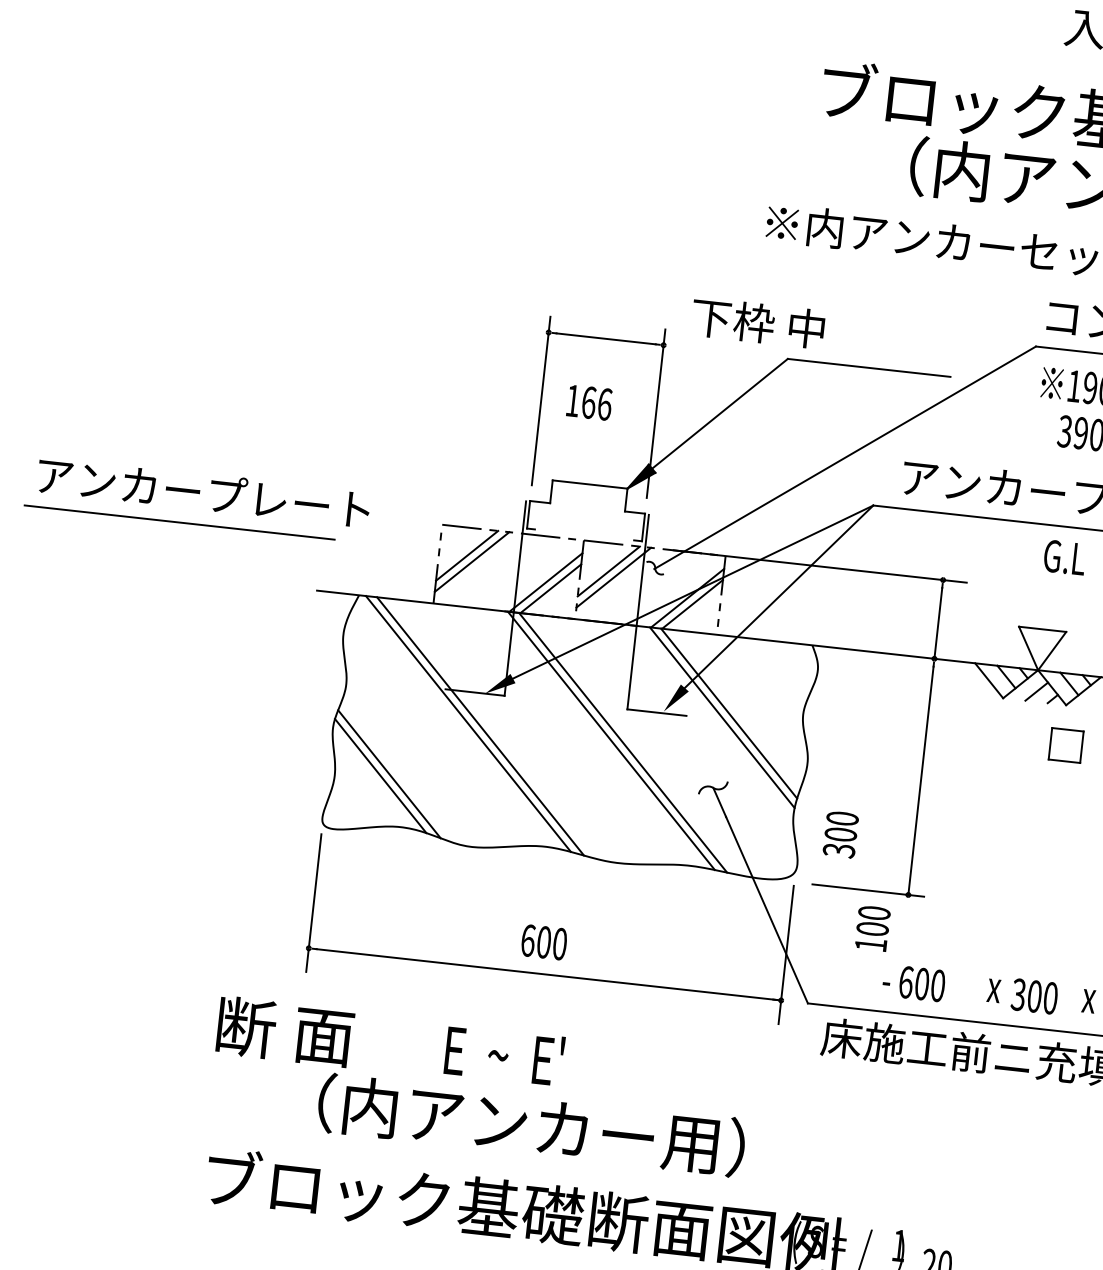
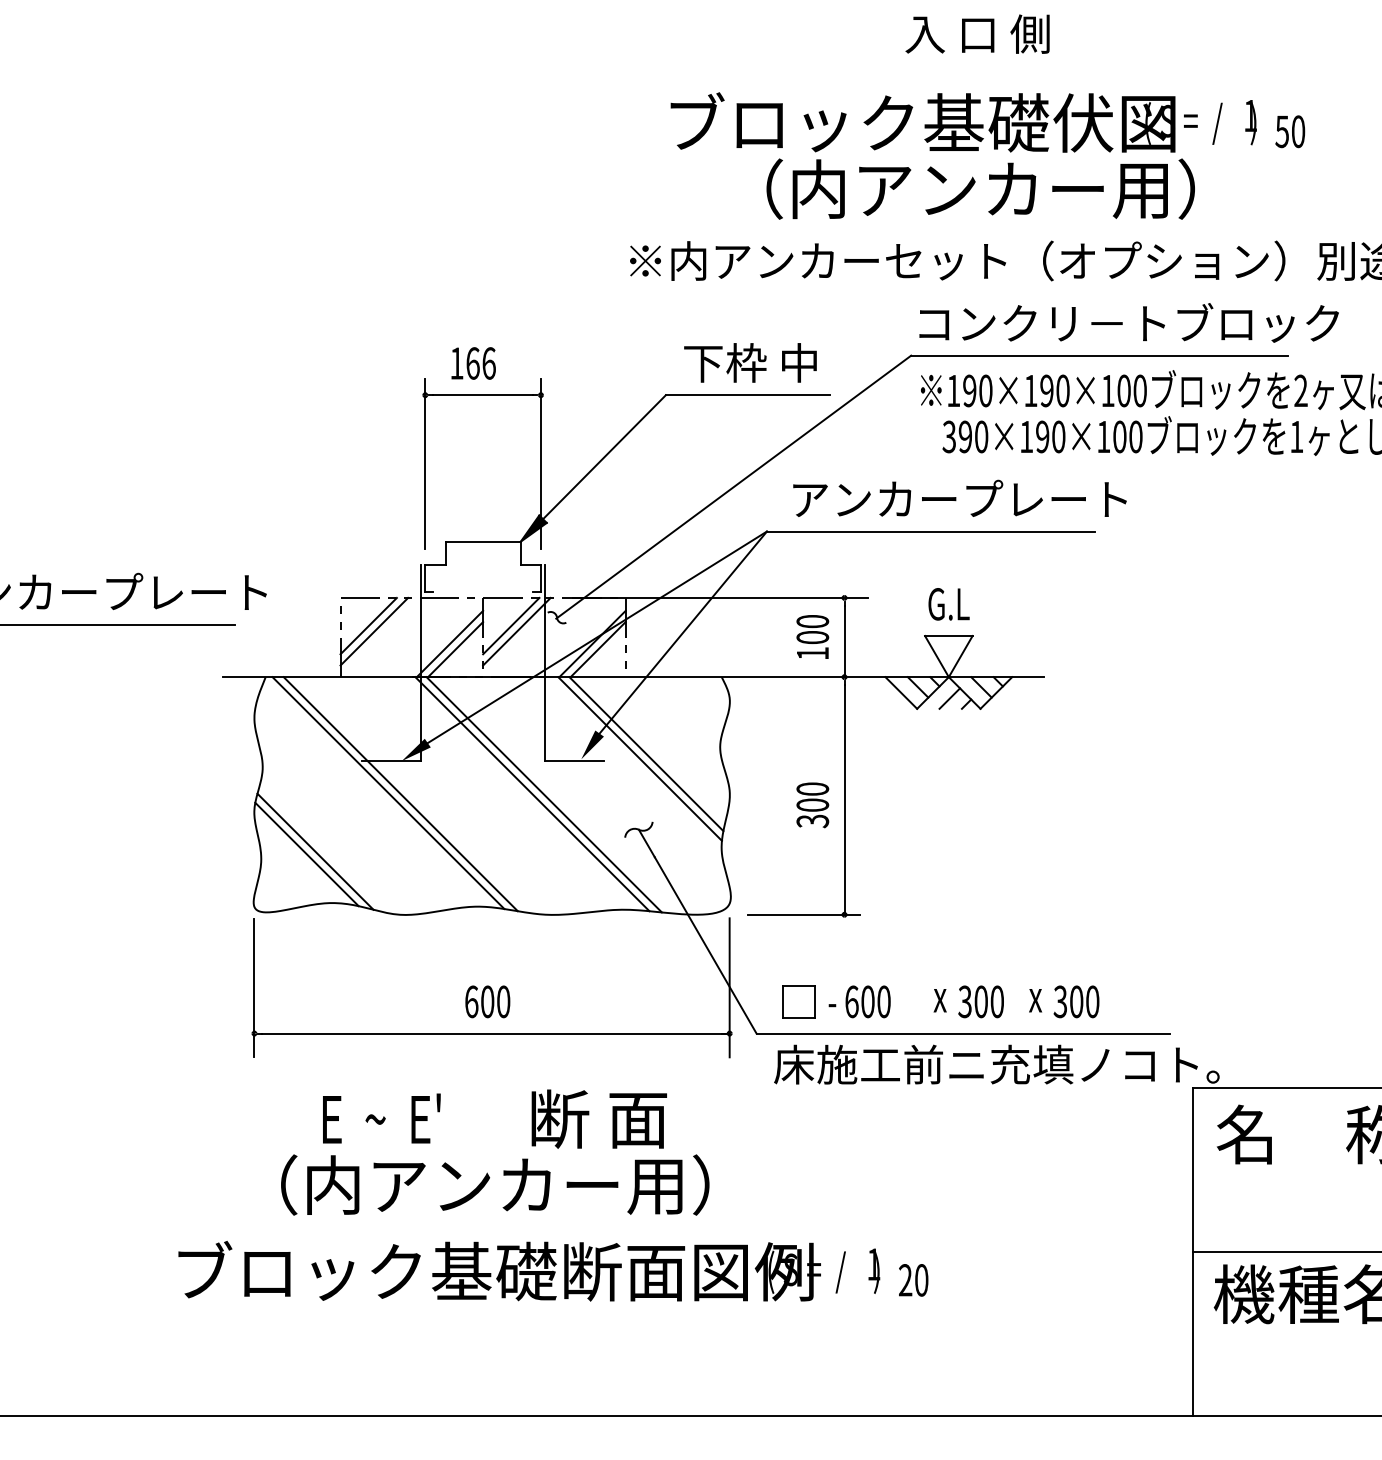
text: (758, 322) -> (750, 362), moved
text: (589, 402) -> (473, 363), moved
text: (1064, 557) -> (948, 604), moved
part: (1065, 745) -> (798, 1001), moved
text: (840, 834) -> (812, 805), moved
text: (872, 927) -> (812, 636), moved
text: (284, 1031) -> (598, 1118), moved
text: (504, 1055) -> (381, 1118), moved

